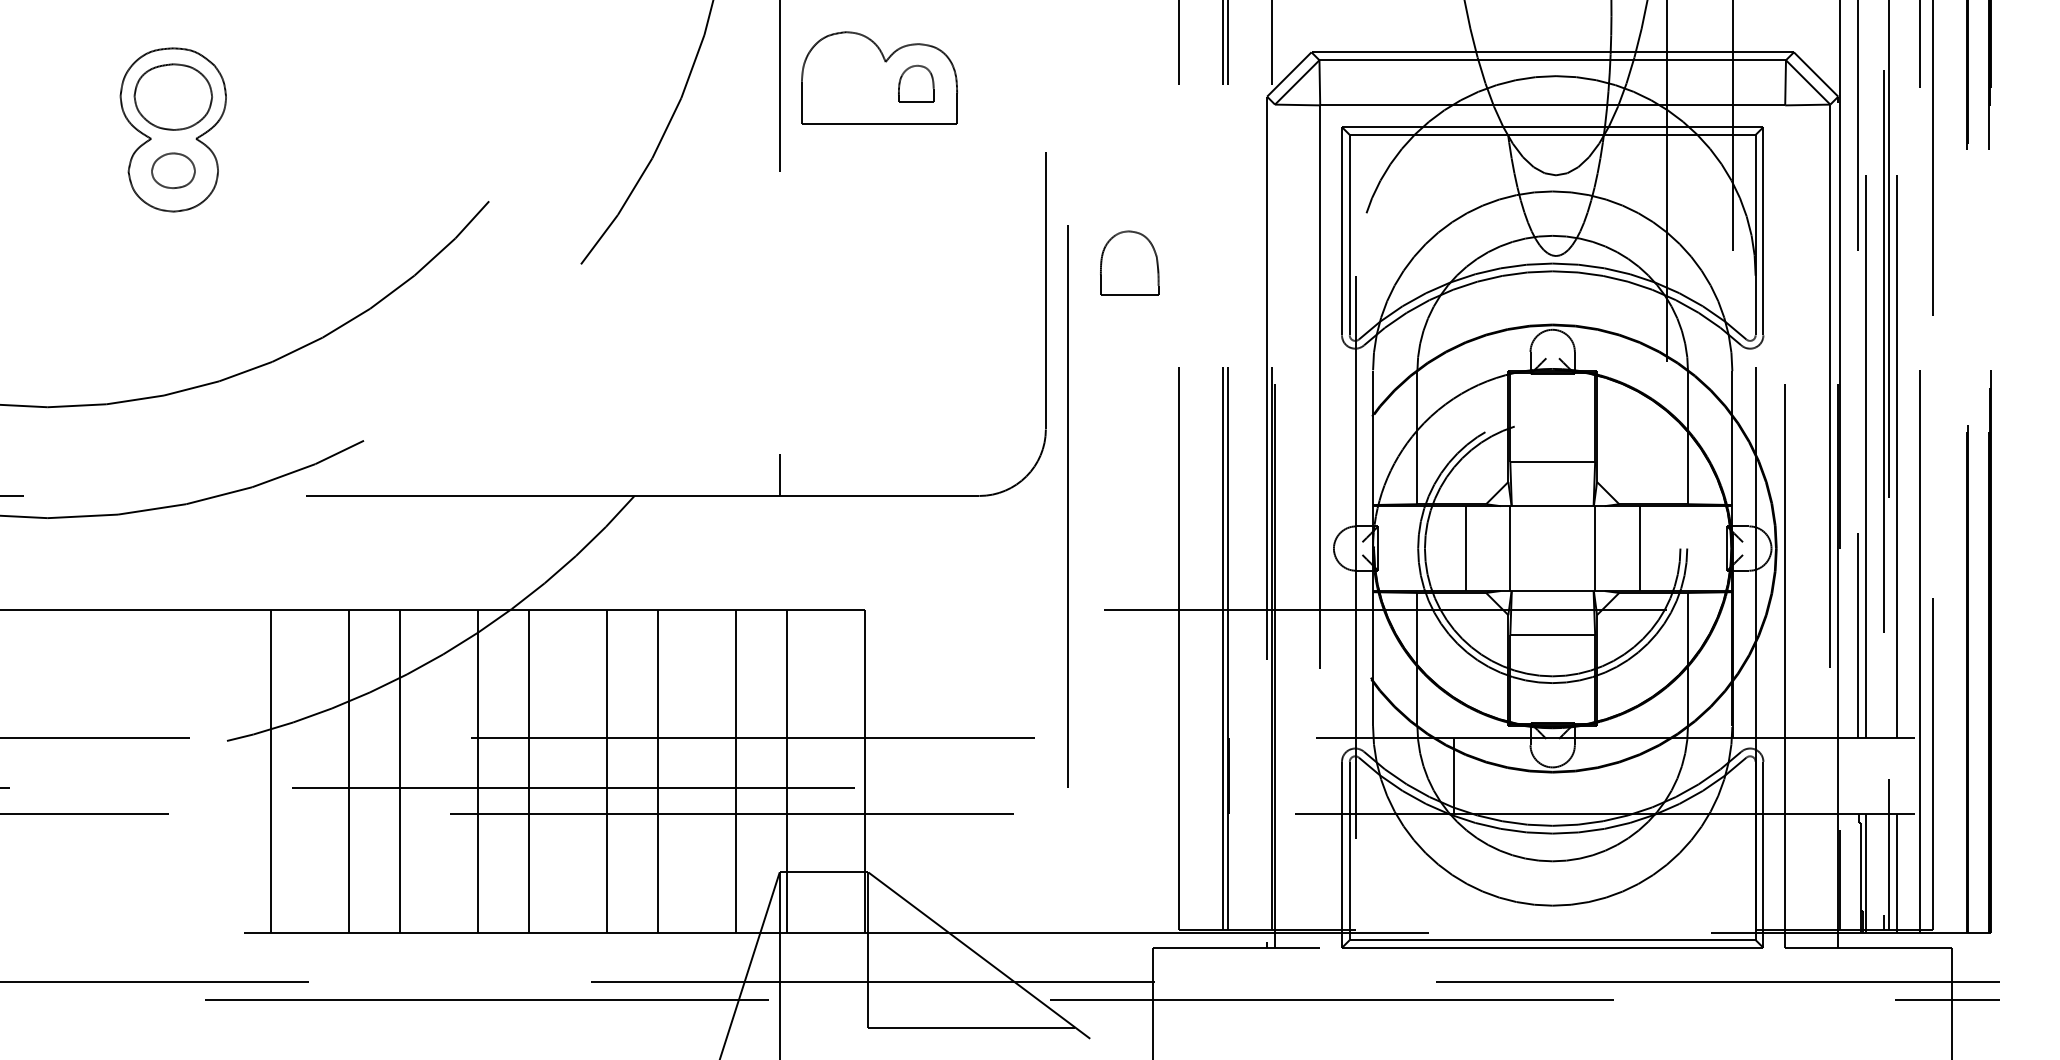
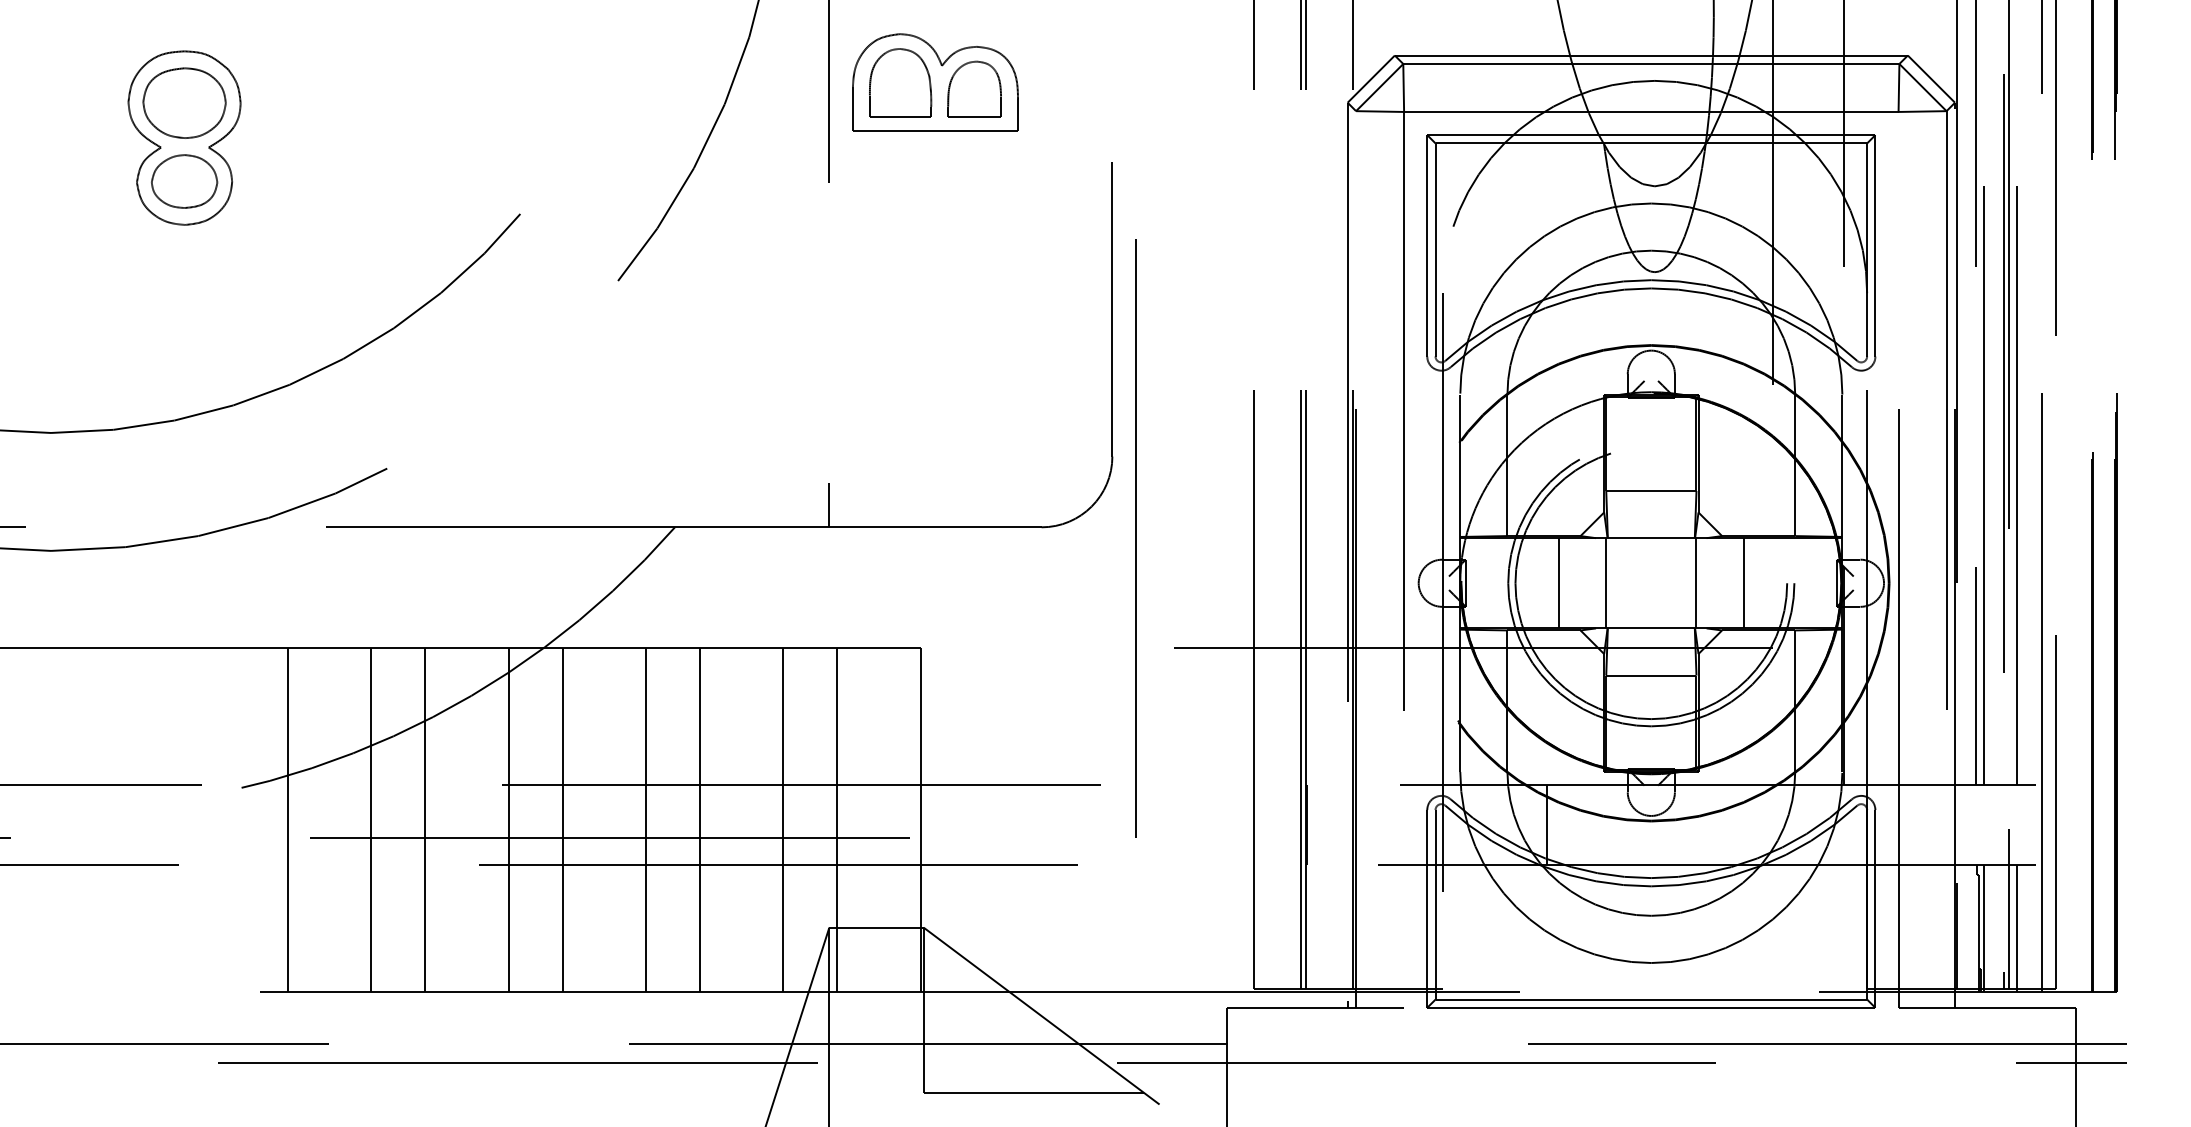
part: (916, 83) -> (974, 88), size x1.43
part: (173, 170) -> (184, 181), size x1.43
part: (1129, 262) -> (900, 82), moved

